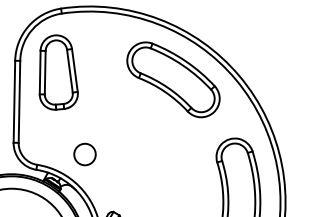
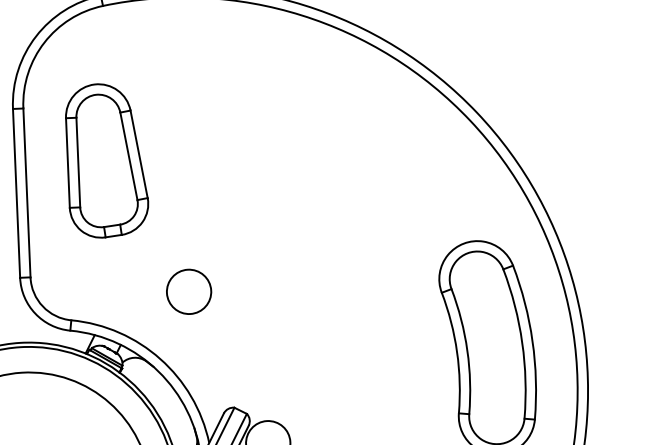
part: (58, 72) -> (105, 160), moved
part: (173, 79) -> (341, 127), removed
circle: (84, 154) -> (188, 291), moved

